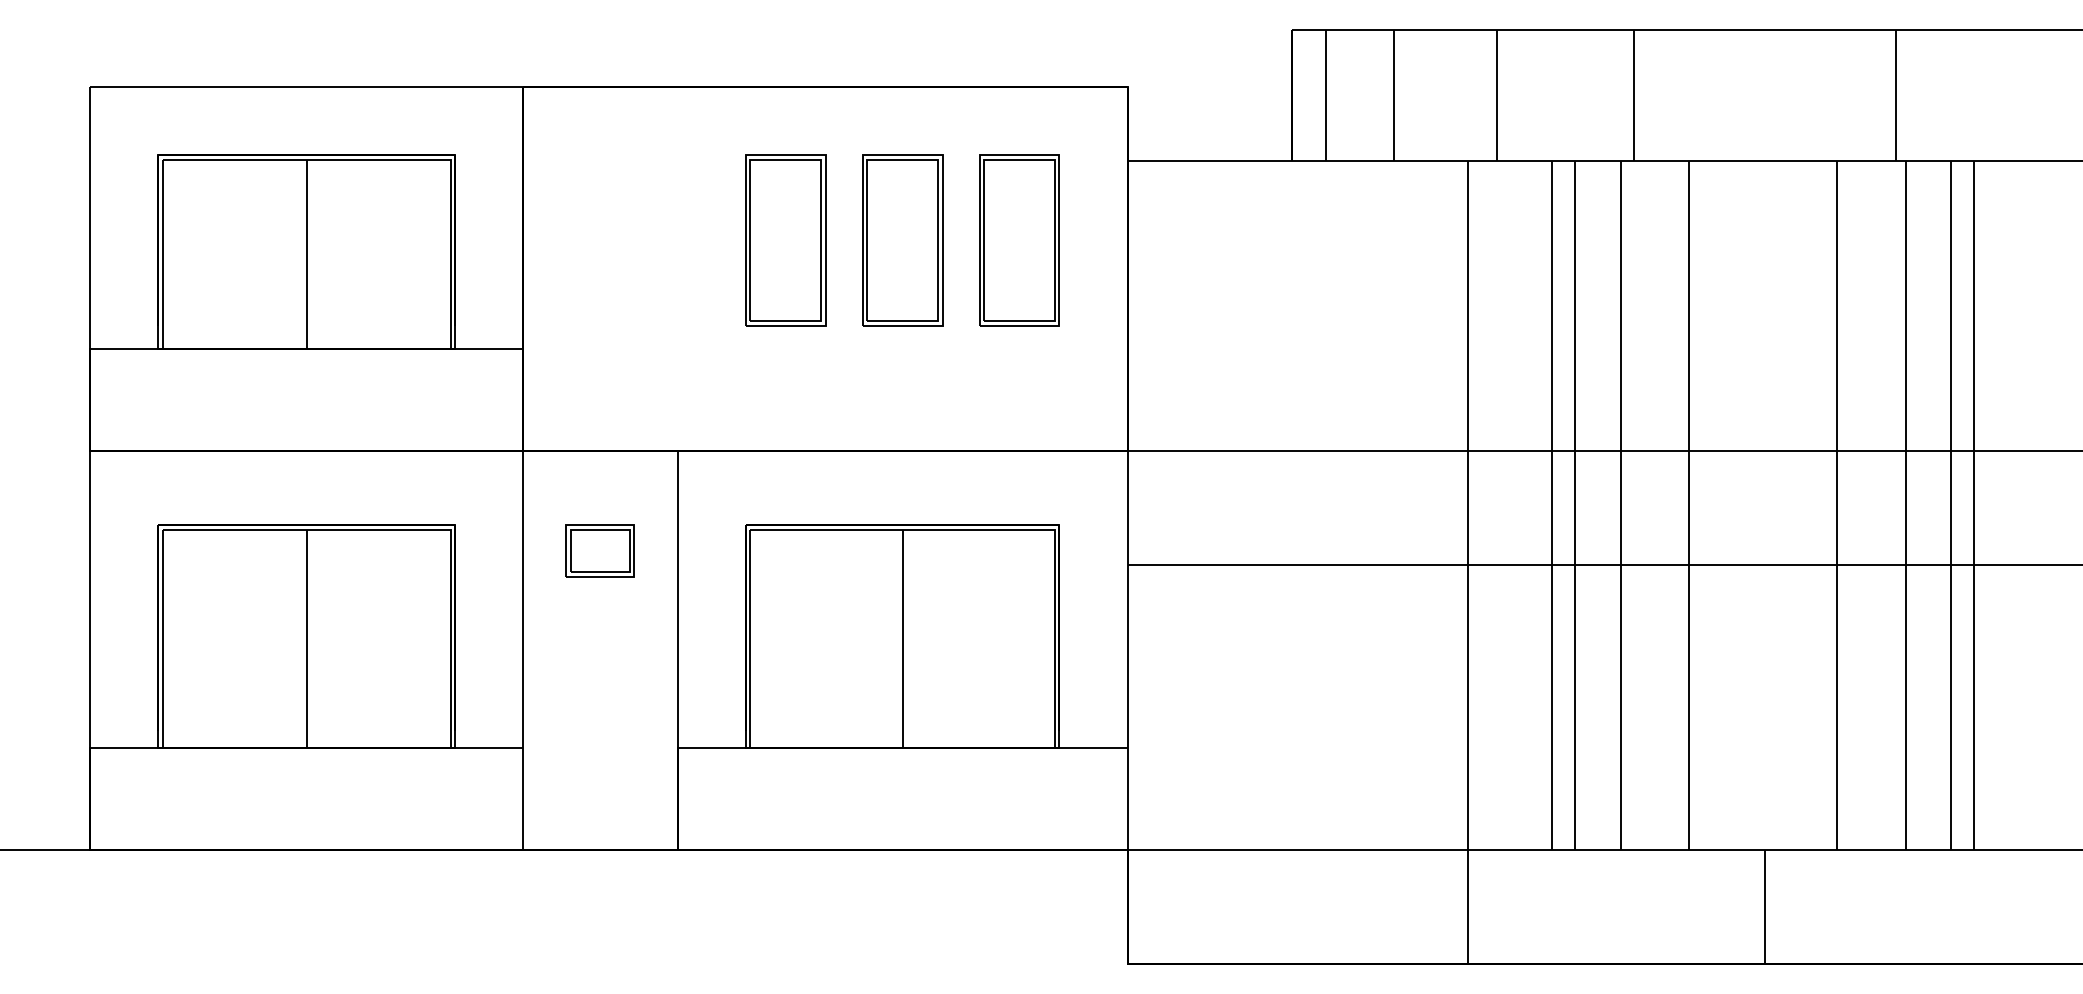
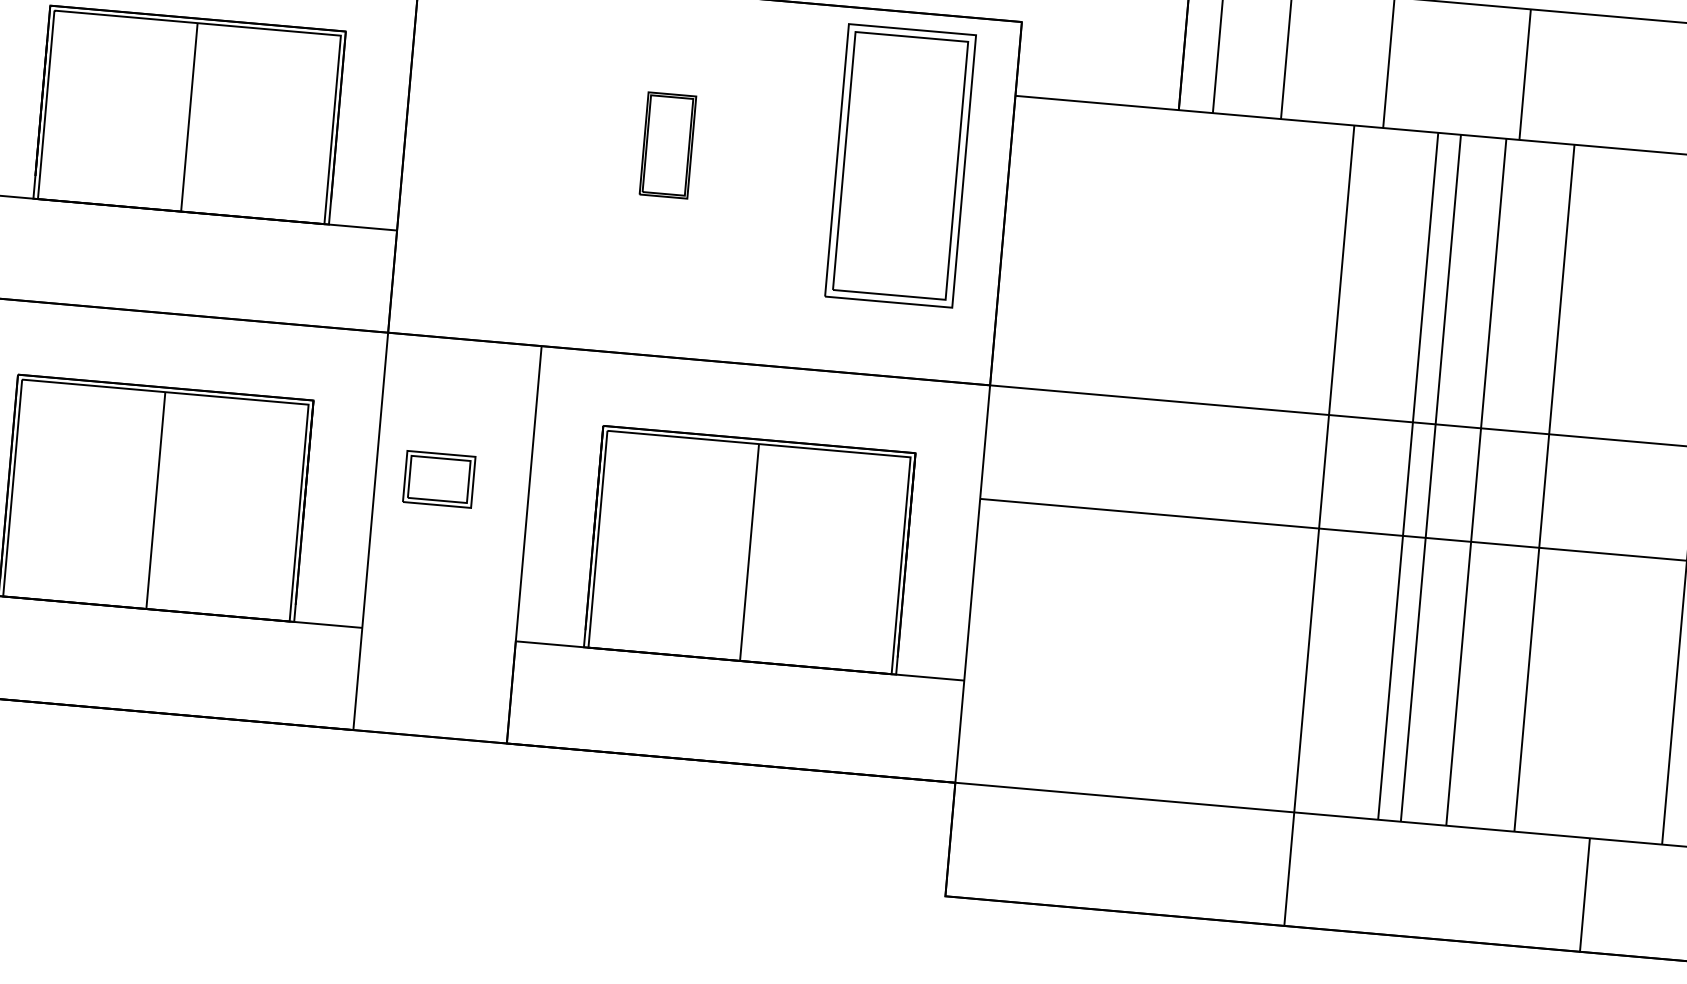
part: (785, 240) -> (667, 145), size x0.6
part: (902, 240) -> (784, 155), removed
part: (1019, 240) -> (900, 165), size x1.6
part: (599, 550) -> (438, 478), moved

